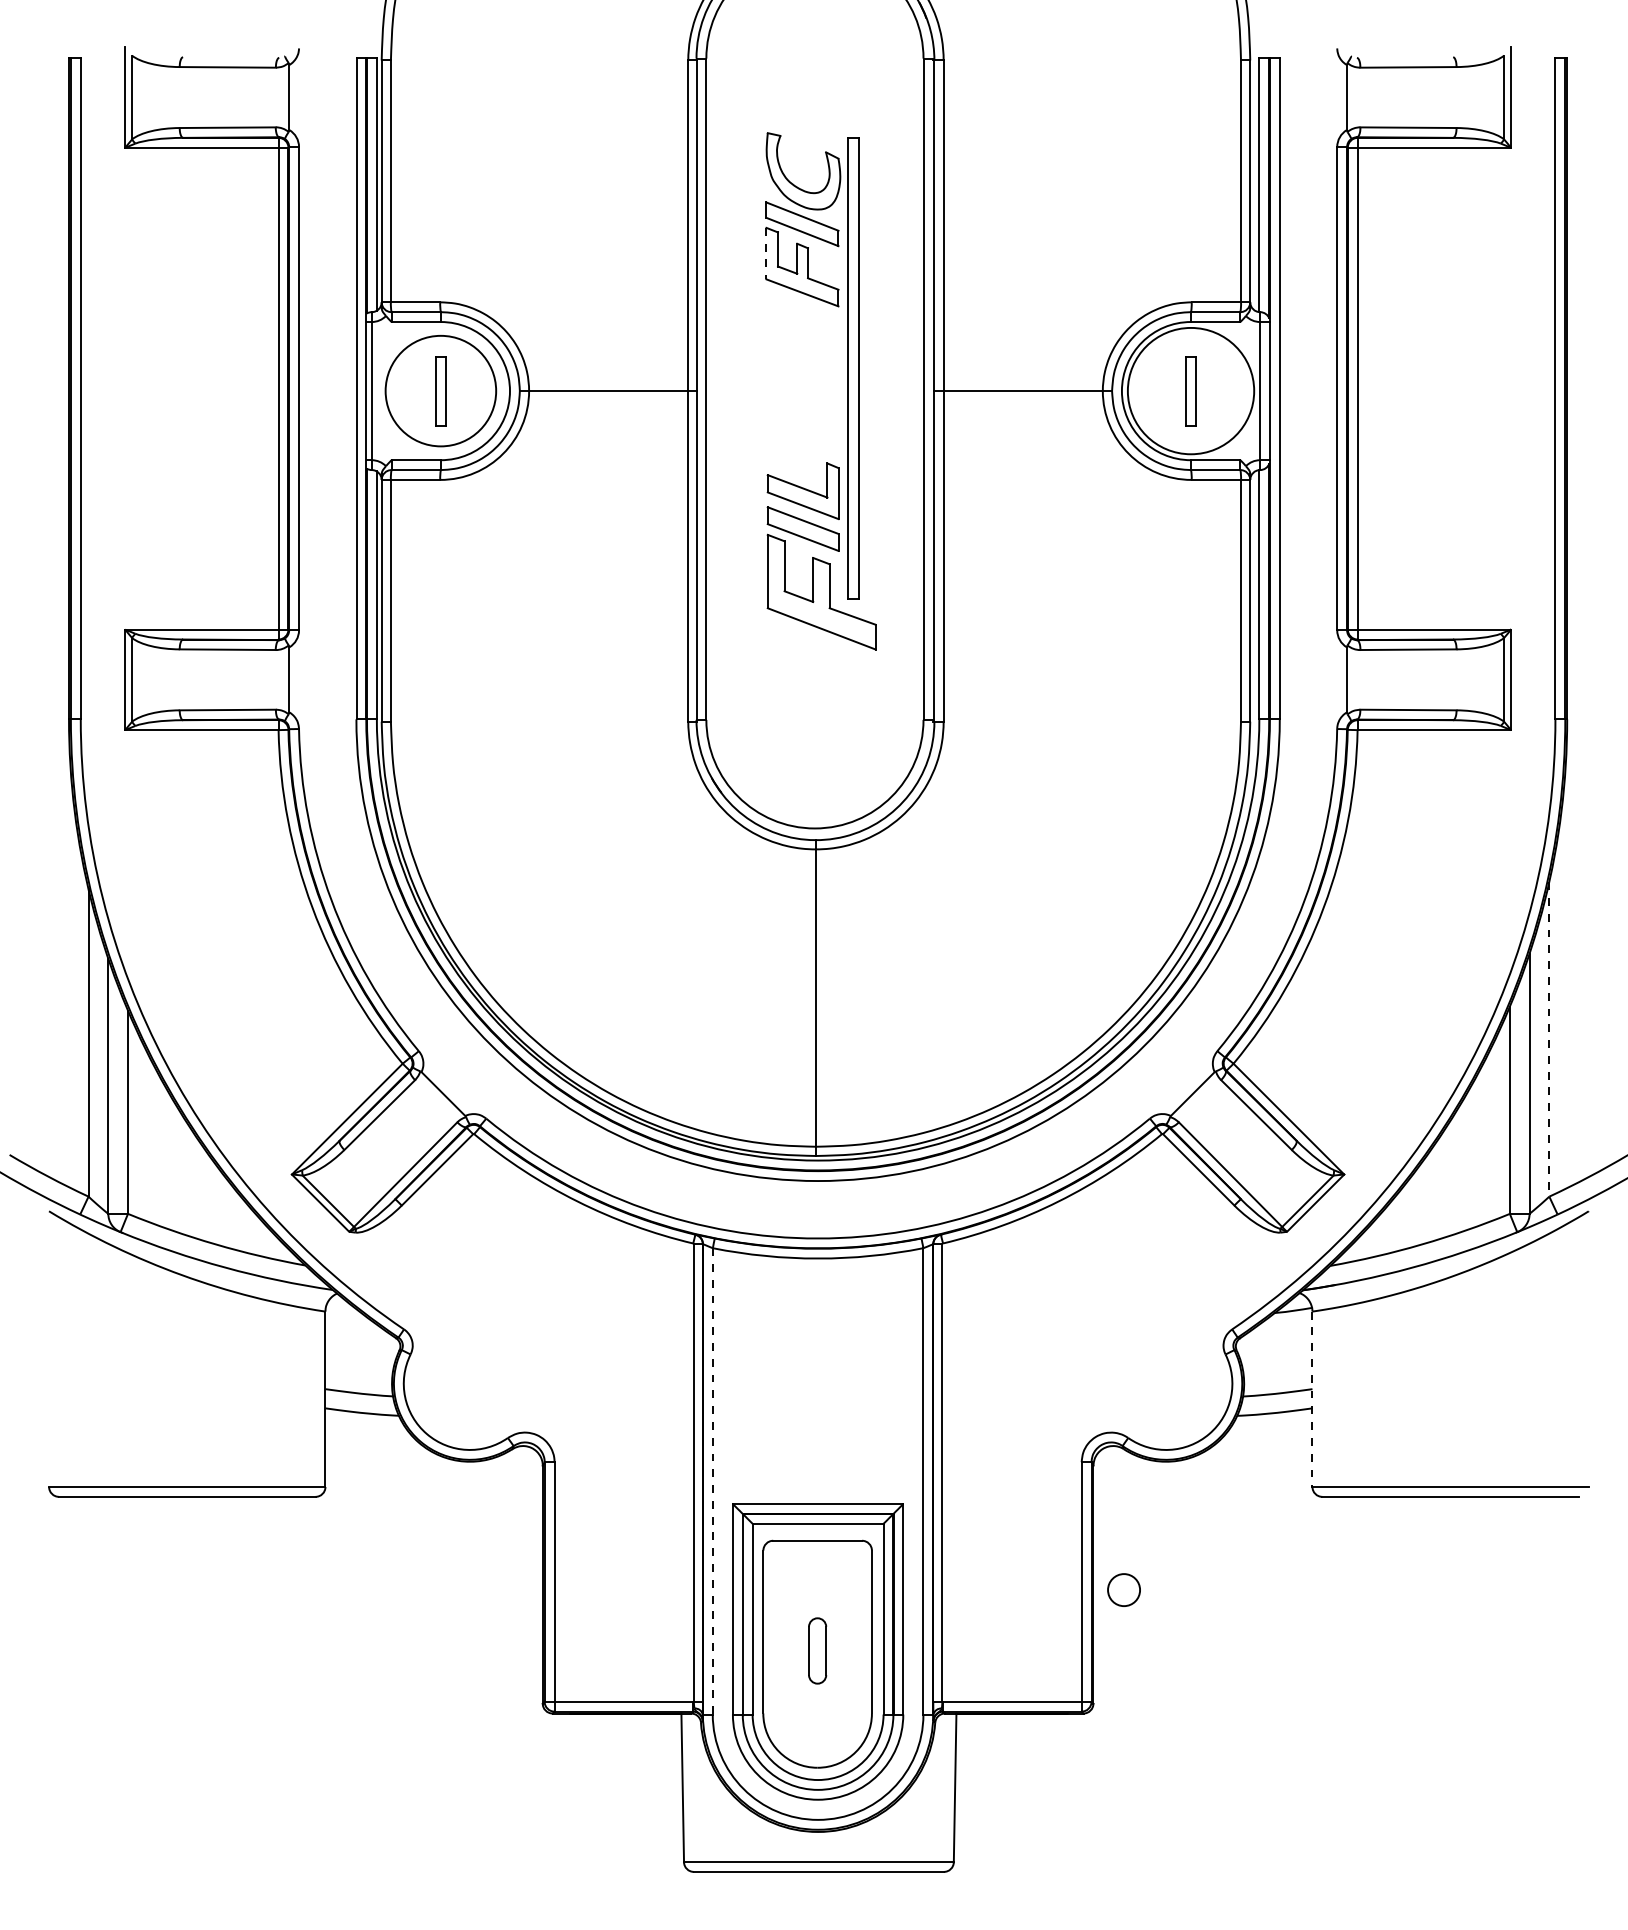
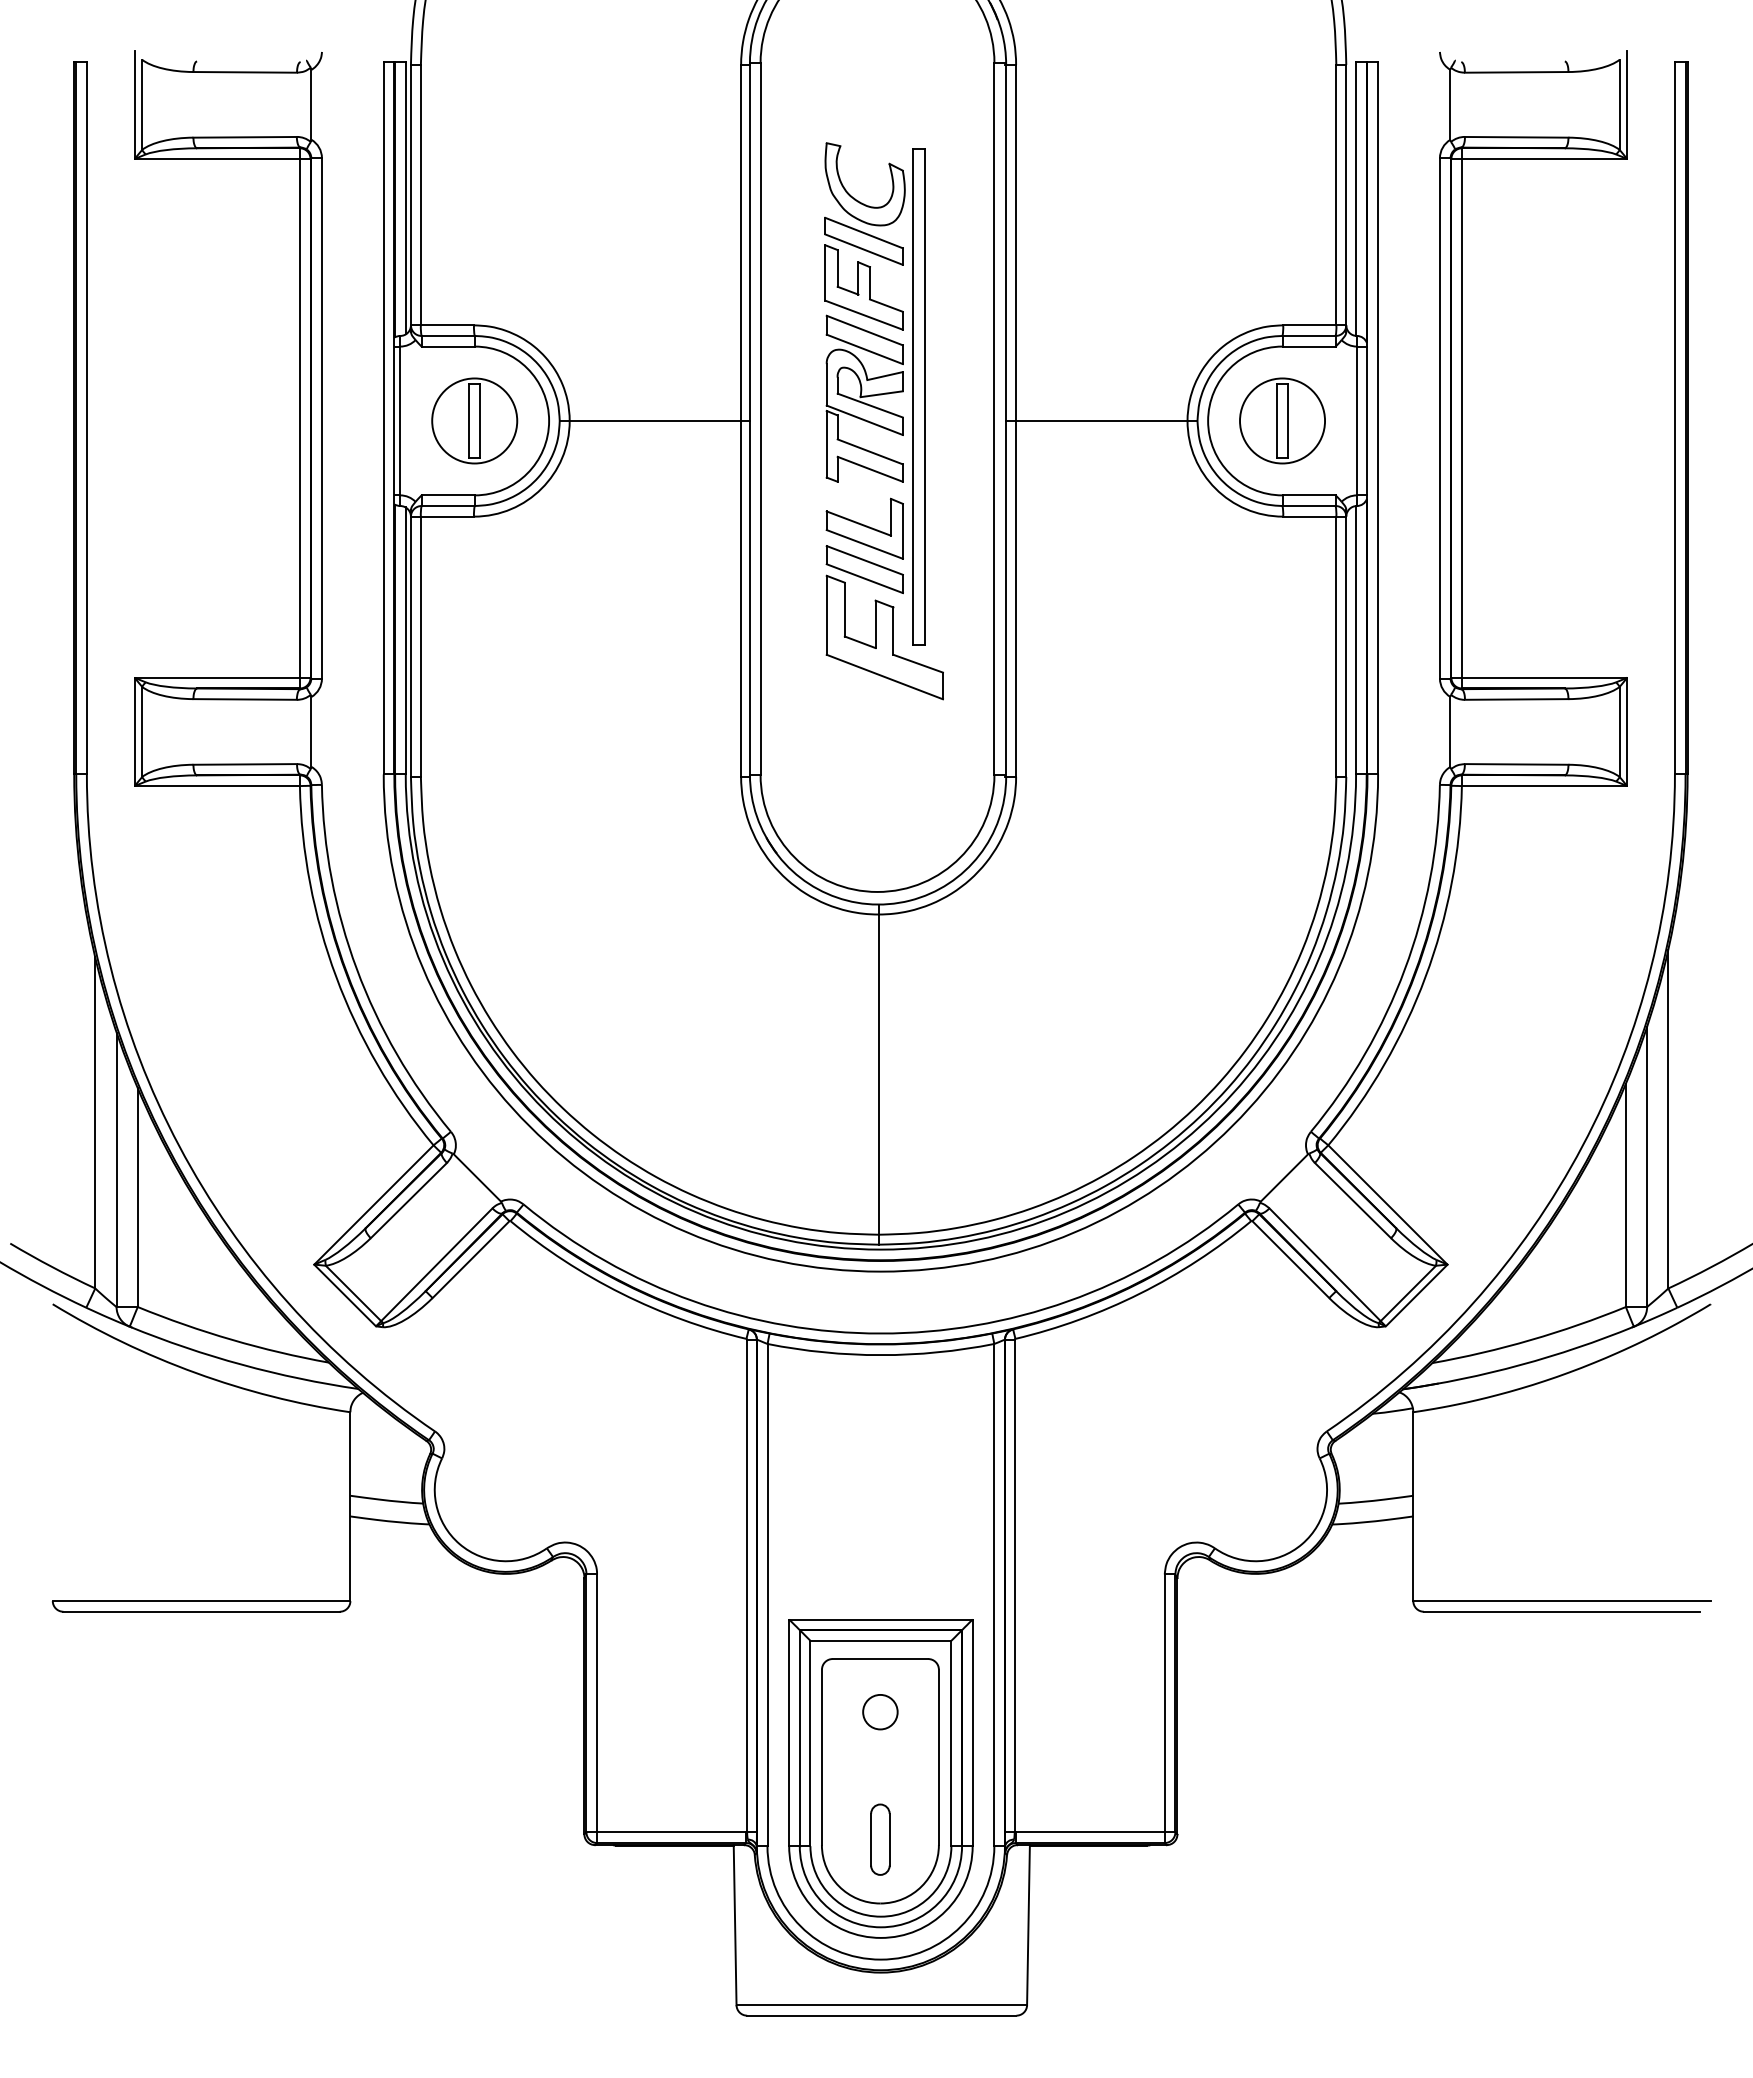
line: (766, 253) -> (825, 272), dashed -> solid
part: (802, 370) -> (864, 398), added
circle: (440, 390) -> (474, 420), size x0.71
circle: (1191, 390) -> (1282, 420), size x0.62
line: (1549, 1039) -> (1668, 1119), dashed -> solid
line: (1312, 1400) -> (1413, 1507), dashed -> solid
line: (712, 1481) -> (767, 1595), dashed -> solid
circle: (1124, 1590) -> (880, 1712), moved
part: (817, 1650) -> (880, 1839), moved

